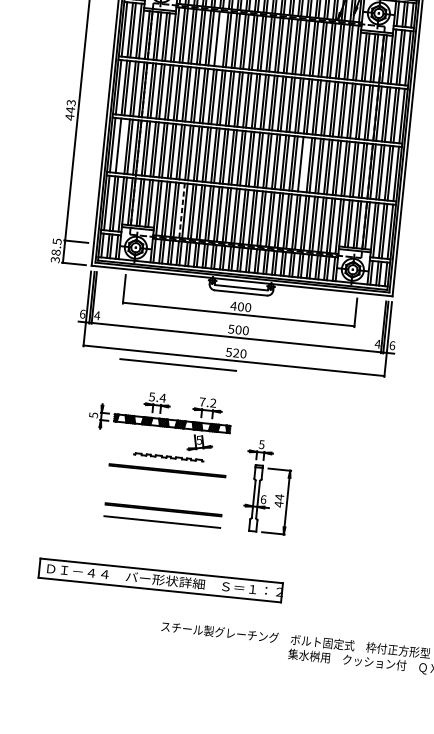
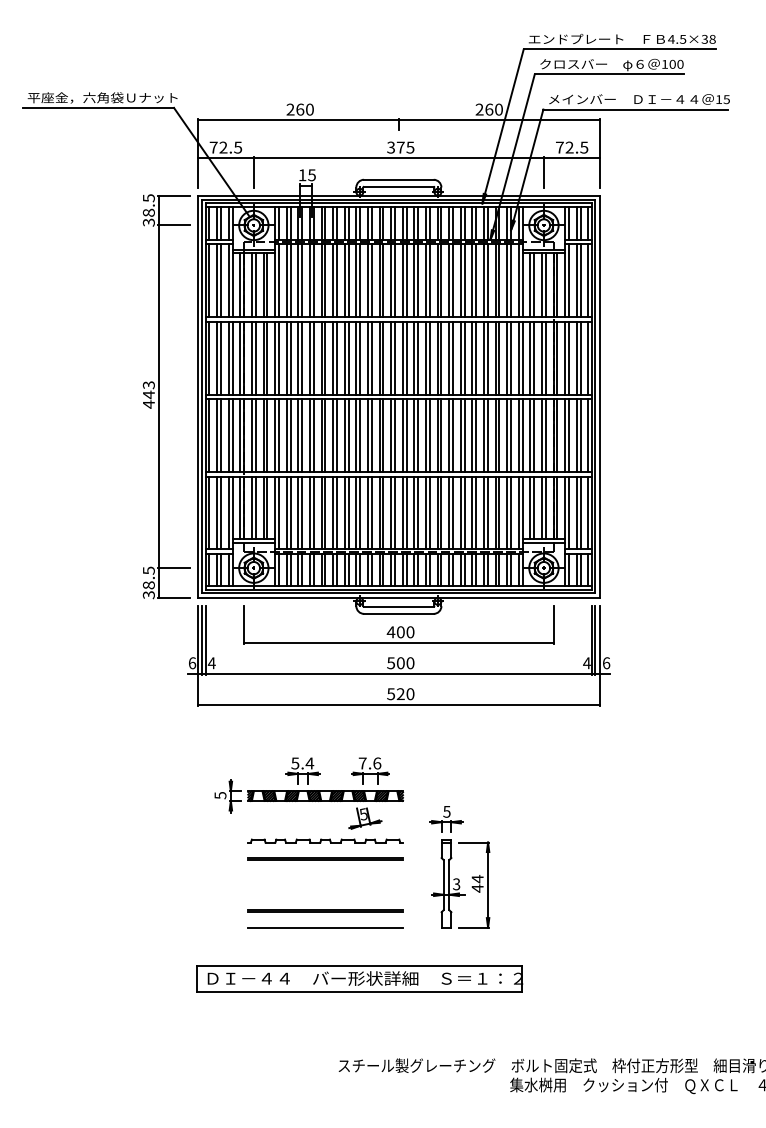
line: (220, 38) -> (337, 280), added
line: (121, 145) -> (220, 435), added
line: (303, 164) -> (464, 435), added
line: (181, 210) -> (309, 512), dashed -> solid
line: (178, 364) -> (325, 717), removed
text: (213, 403) -> (377, 763), 7.2 -> 7.6
part: (168, 456) -> (325, 840), size x1.67
text: (263, 499) -> (456, 884), 6 -> 3
part: (160, 579) -> (359, 978), moved

